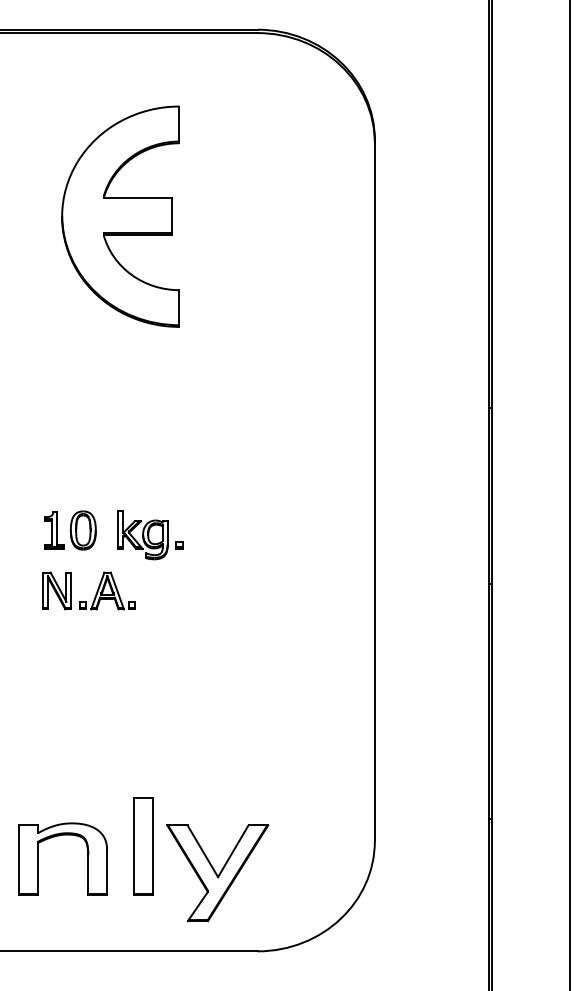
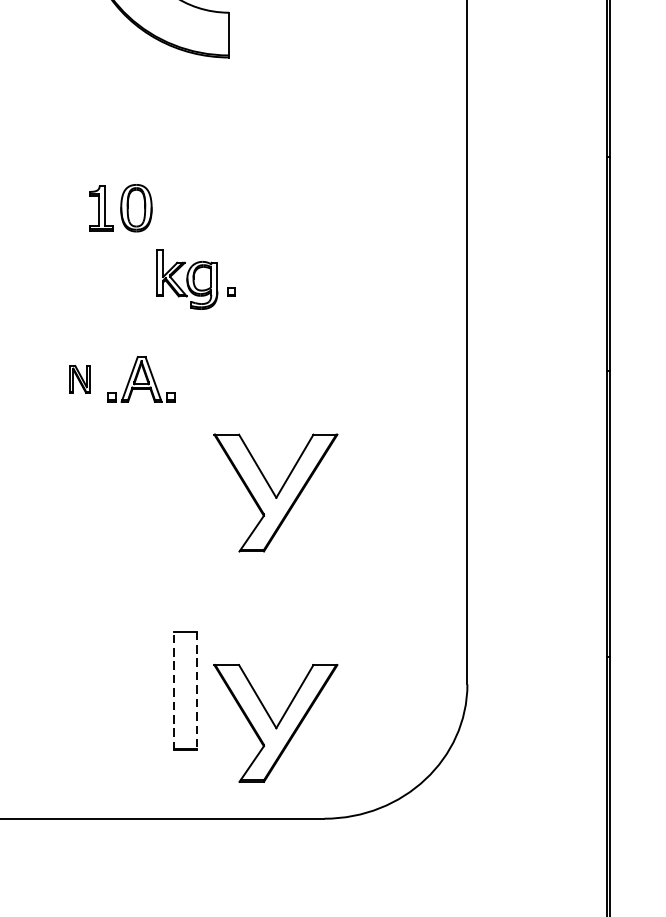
part: (70, 530) -> (120, 208), moved
part: (150, 535) -> (196, 280), moved
part: (56, 590) -> (79, 378), size x0.6
part: (217, 684) -> (275, 493), added
part: (59, 836) -> (83, 678), removed
line: (133, 846) -> (173, 690), solid -> dashed
line: (152, 846) -> (196, 690), solid -> dashed

